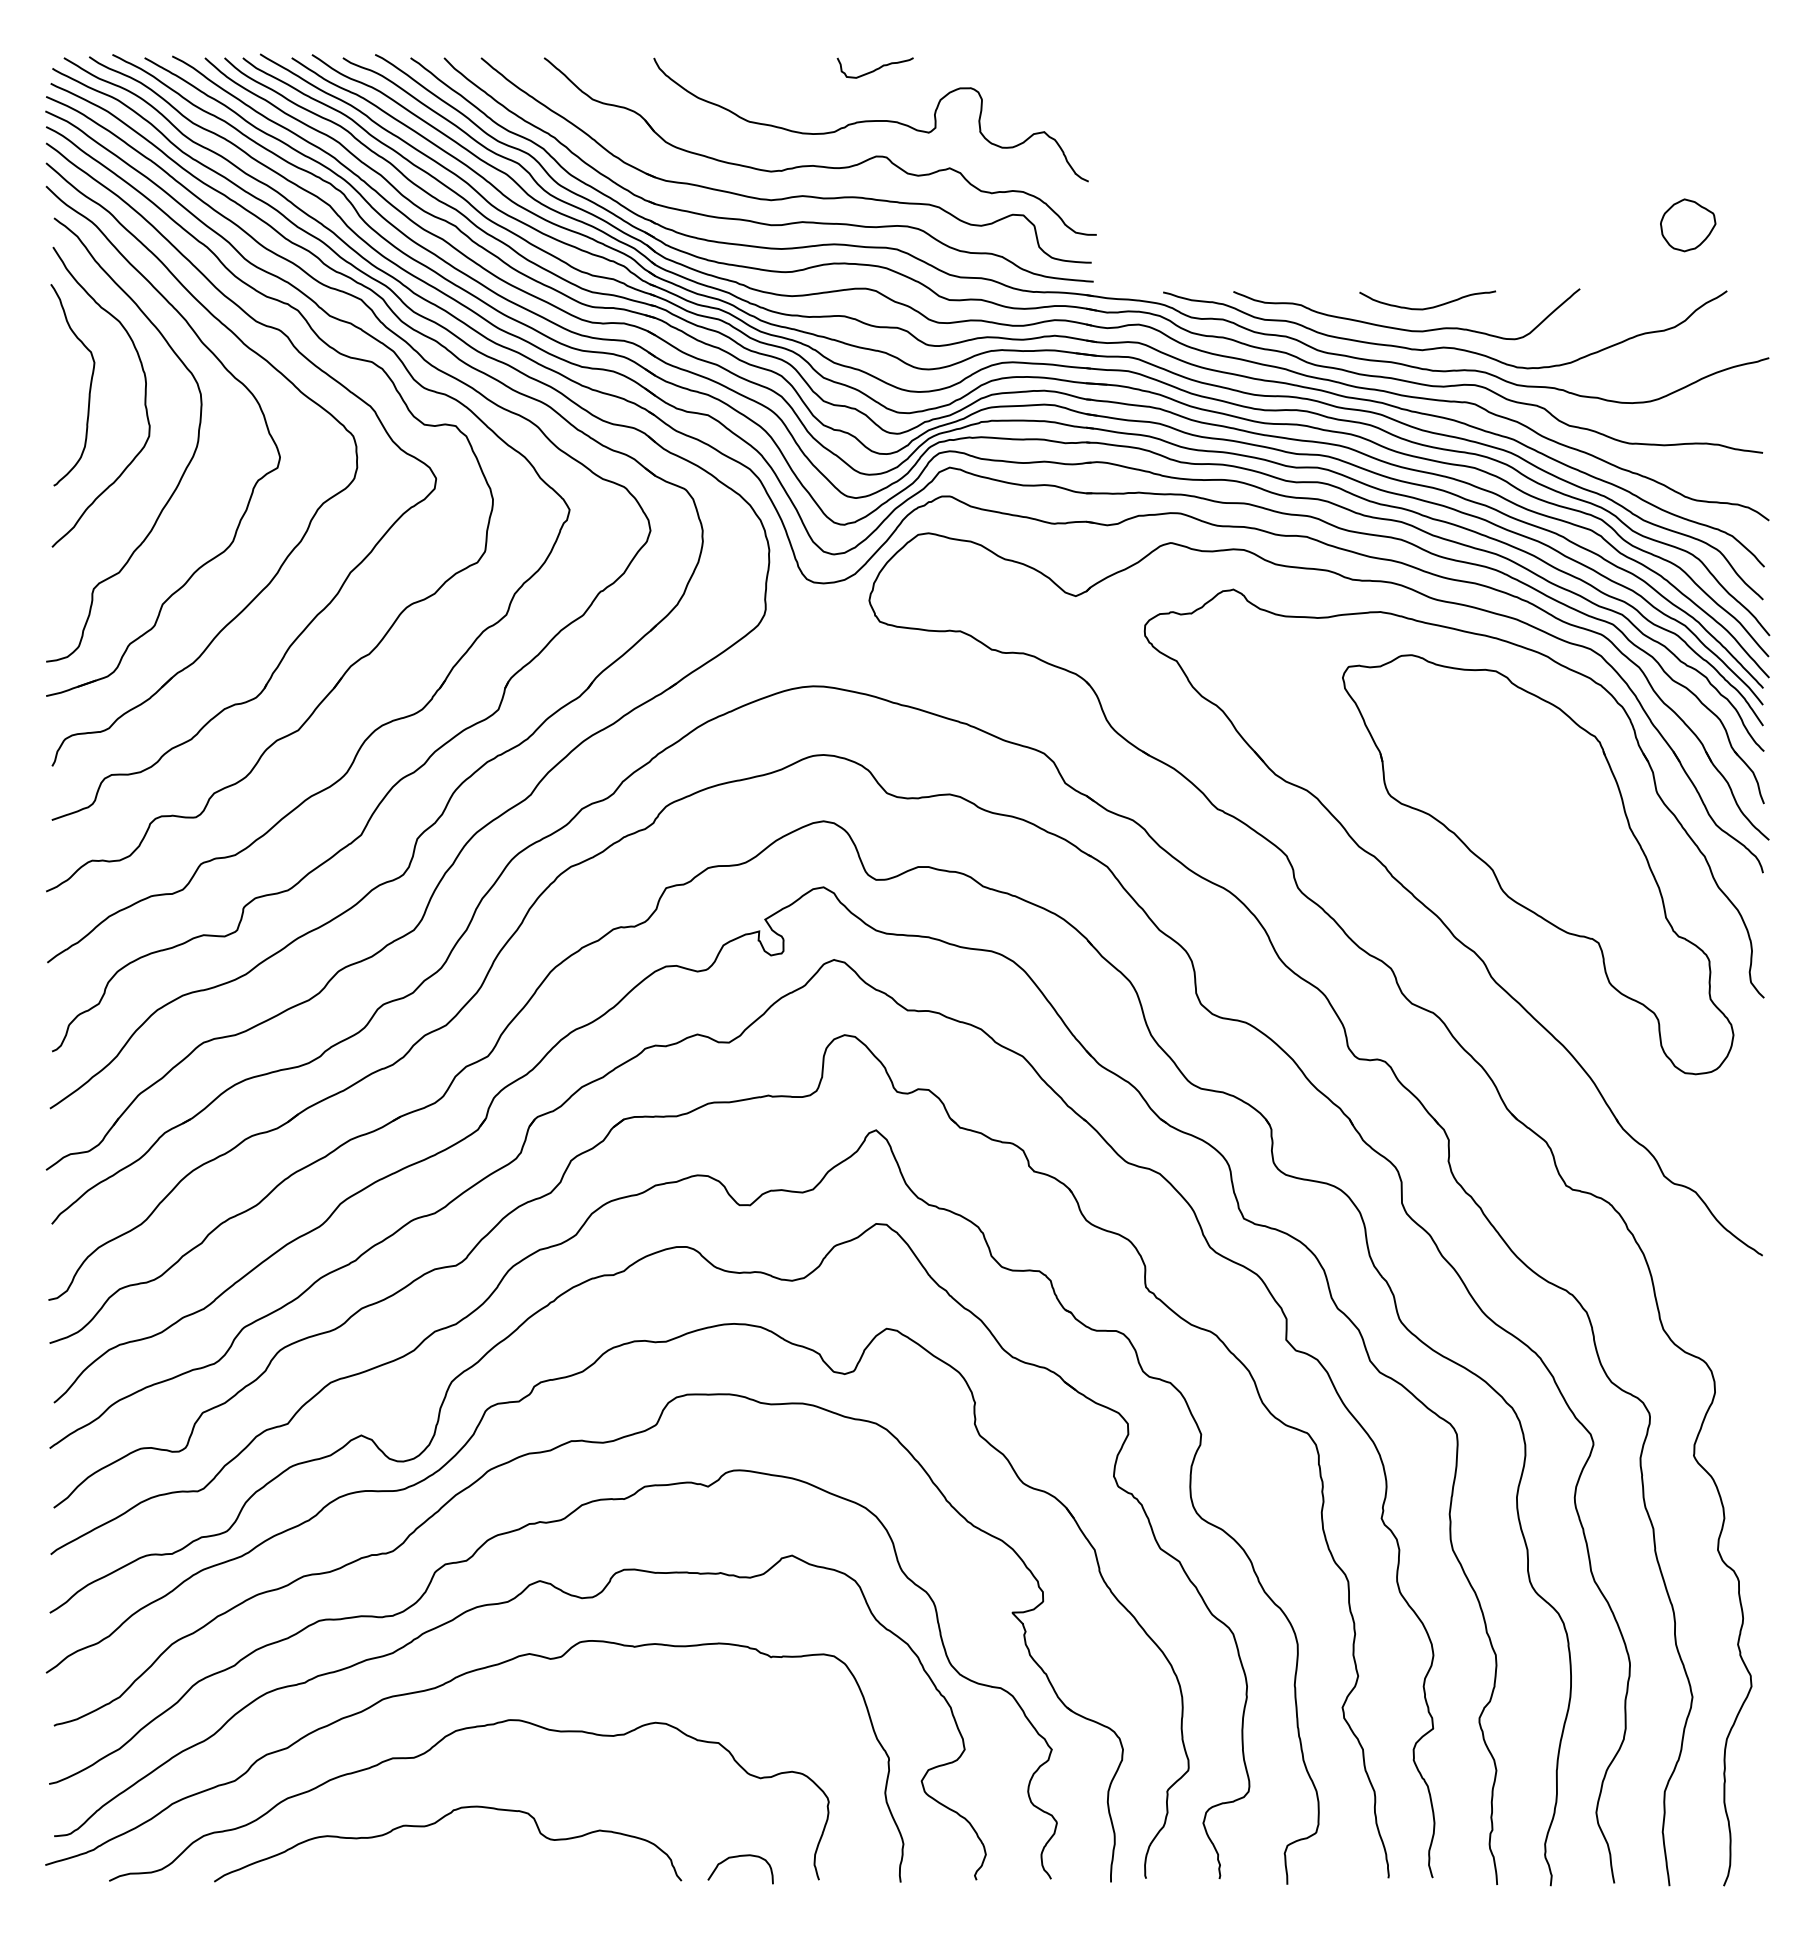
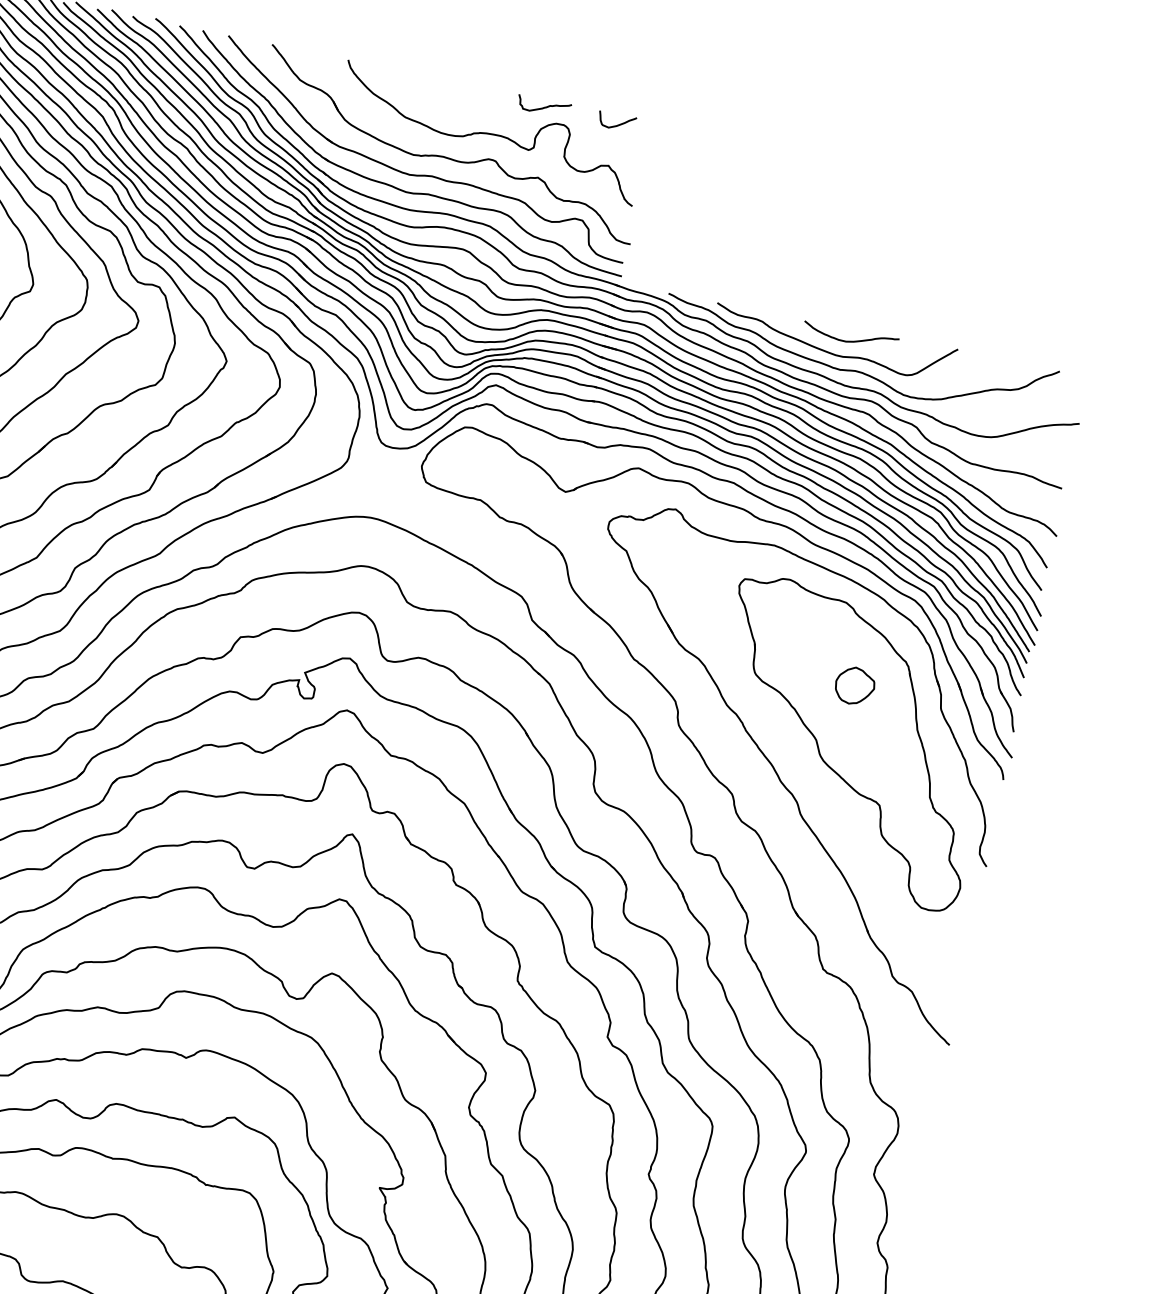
curve: (874, 69) -> (543, 107), moved
curve: (1047, 71) -> (619, 124), added
part: (1688, 225) -> (855, 686), moved

